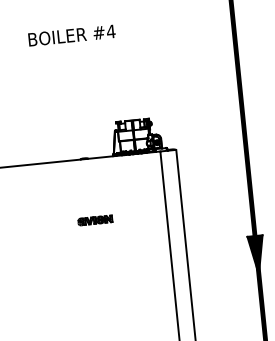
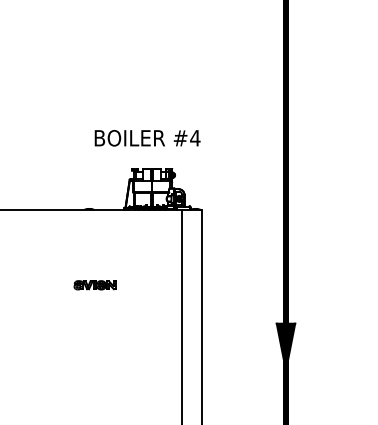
text: (71, 35) -> (147, 138), moved

